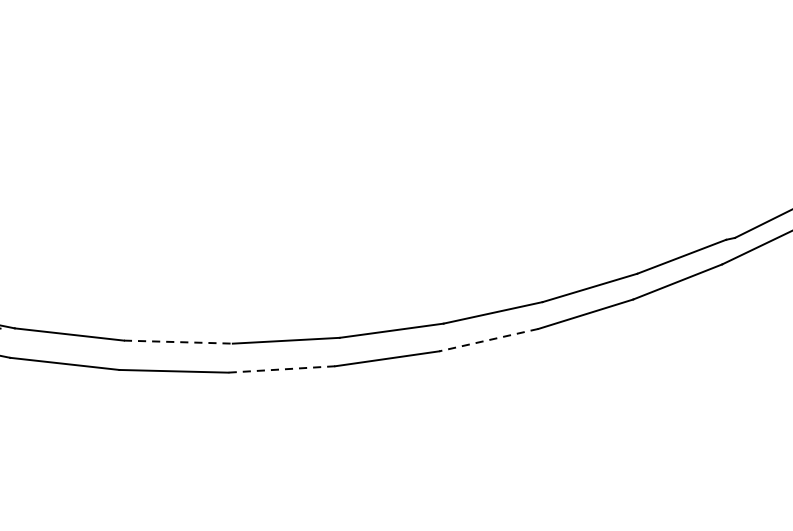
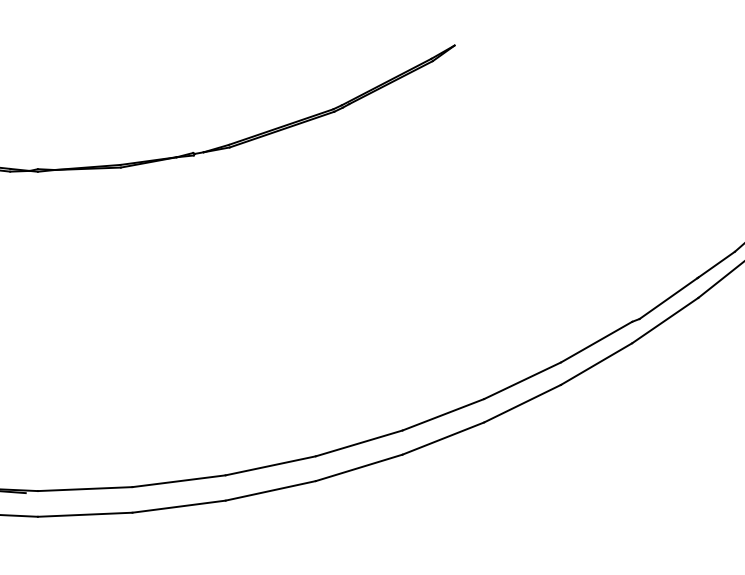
line: (489, 340) -> (443, 438), dashed -> solid
line: (178, 342) -> (179, 481), dashed -> solid
line: (281, 368) -> (270, 490), dashed -> solid

